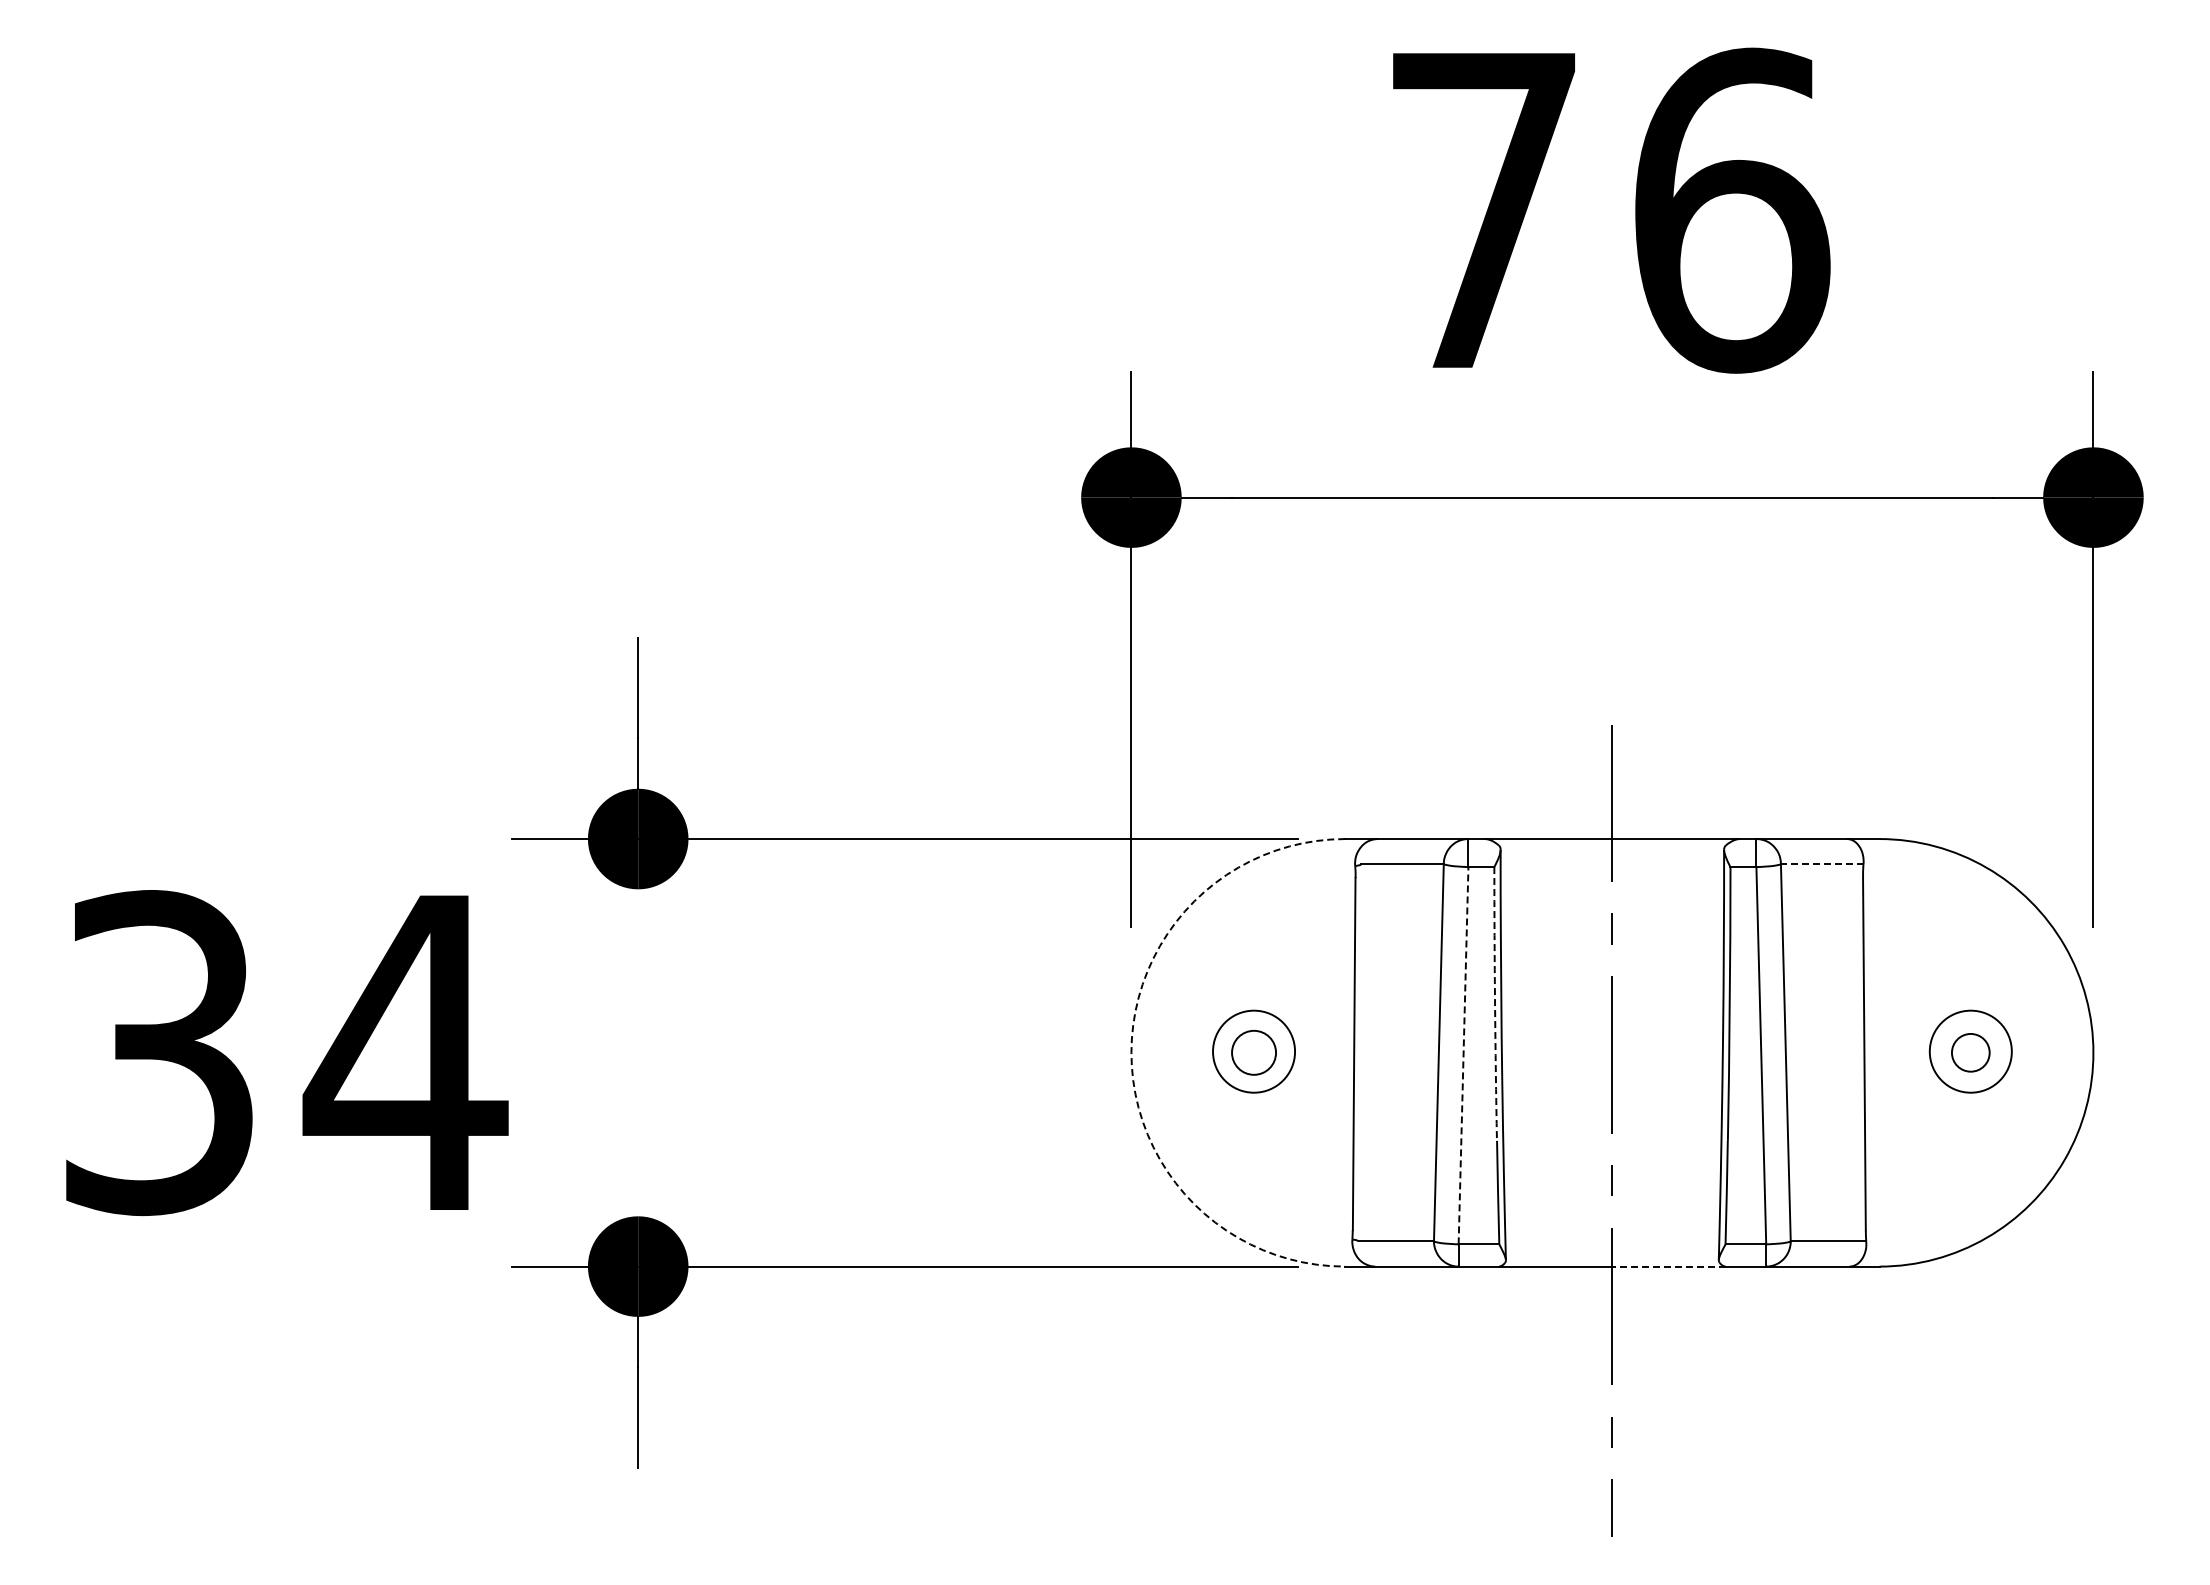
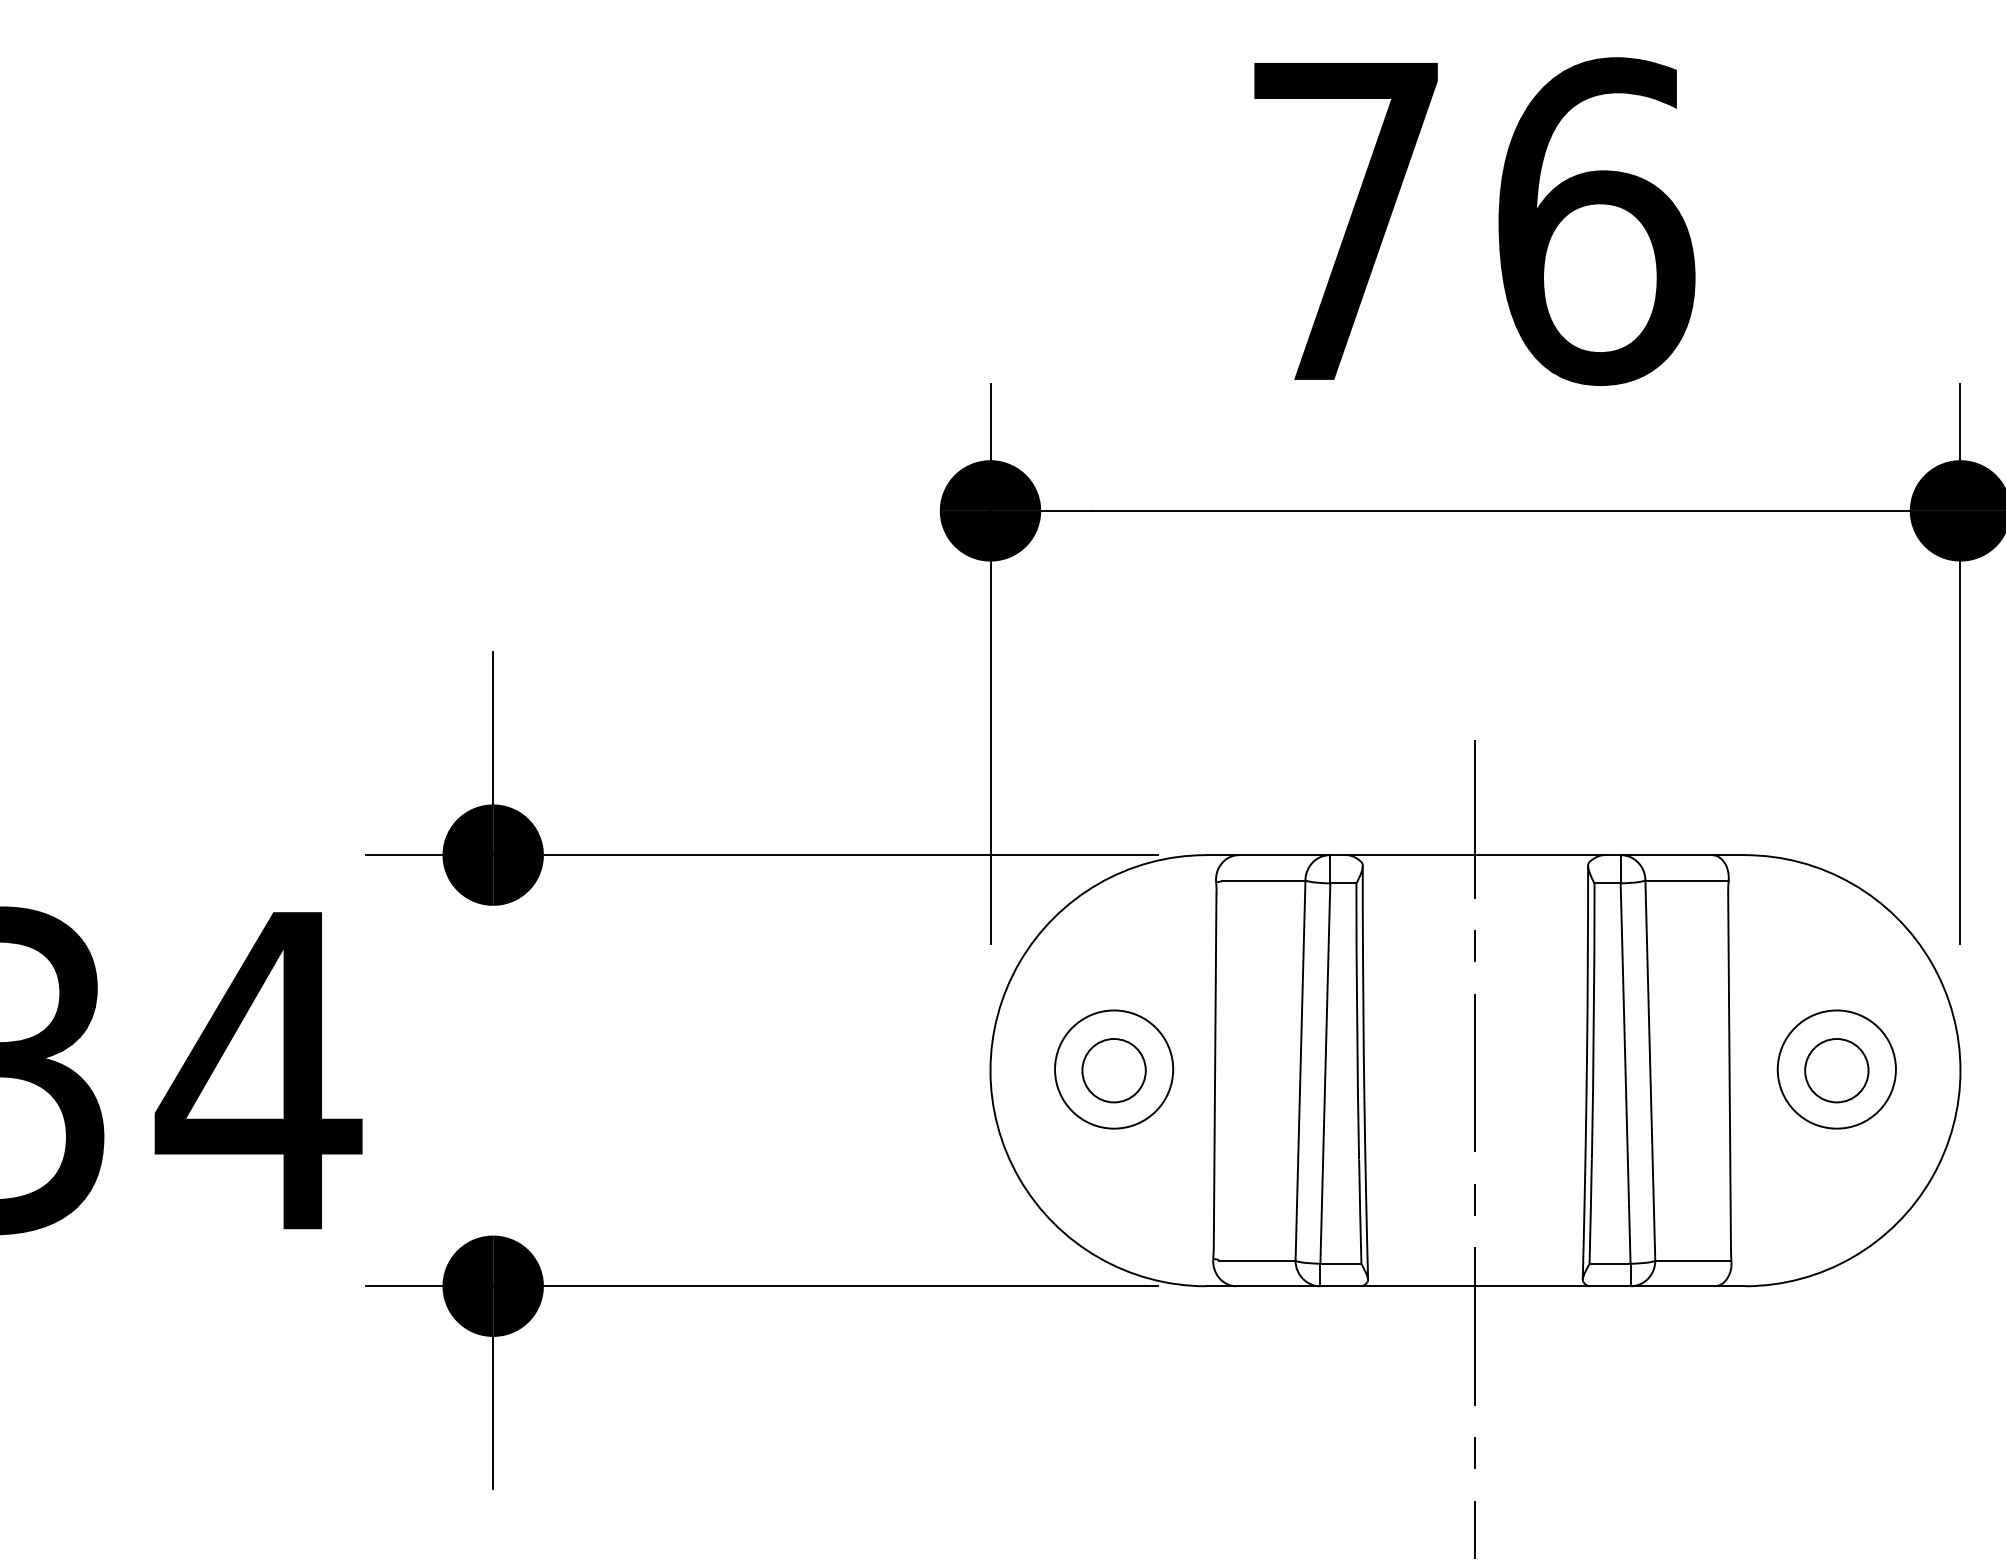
line: (1821, 864) -> (1686, 880), dashed -> solid
arc: (1495, 1003) -> (1357, 1020), dashed -> solid
circle: (1253, 1051) -> (1113, 1069), size x1.43
circle: (1970, 1051) -> (1836, 1069), size x1.43
arc: (1131, 1052) -> (990, 1070), dashed -> solid
circle: (1253, 1052) -> (1113, 1070), size x1.43
circle: (1970, 1052) -> (1836, 1070), size x1.67
line: (1463, 1055) -> (1325, 1073), dashed -> solid
line: (1669, 1266) -> (1533, 1286), dashed -> solid

